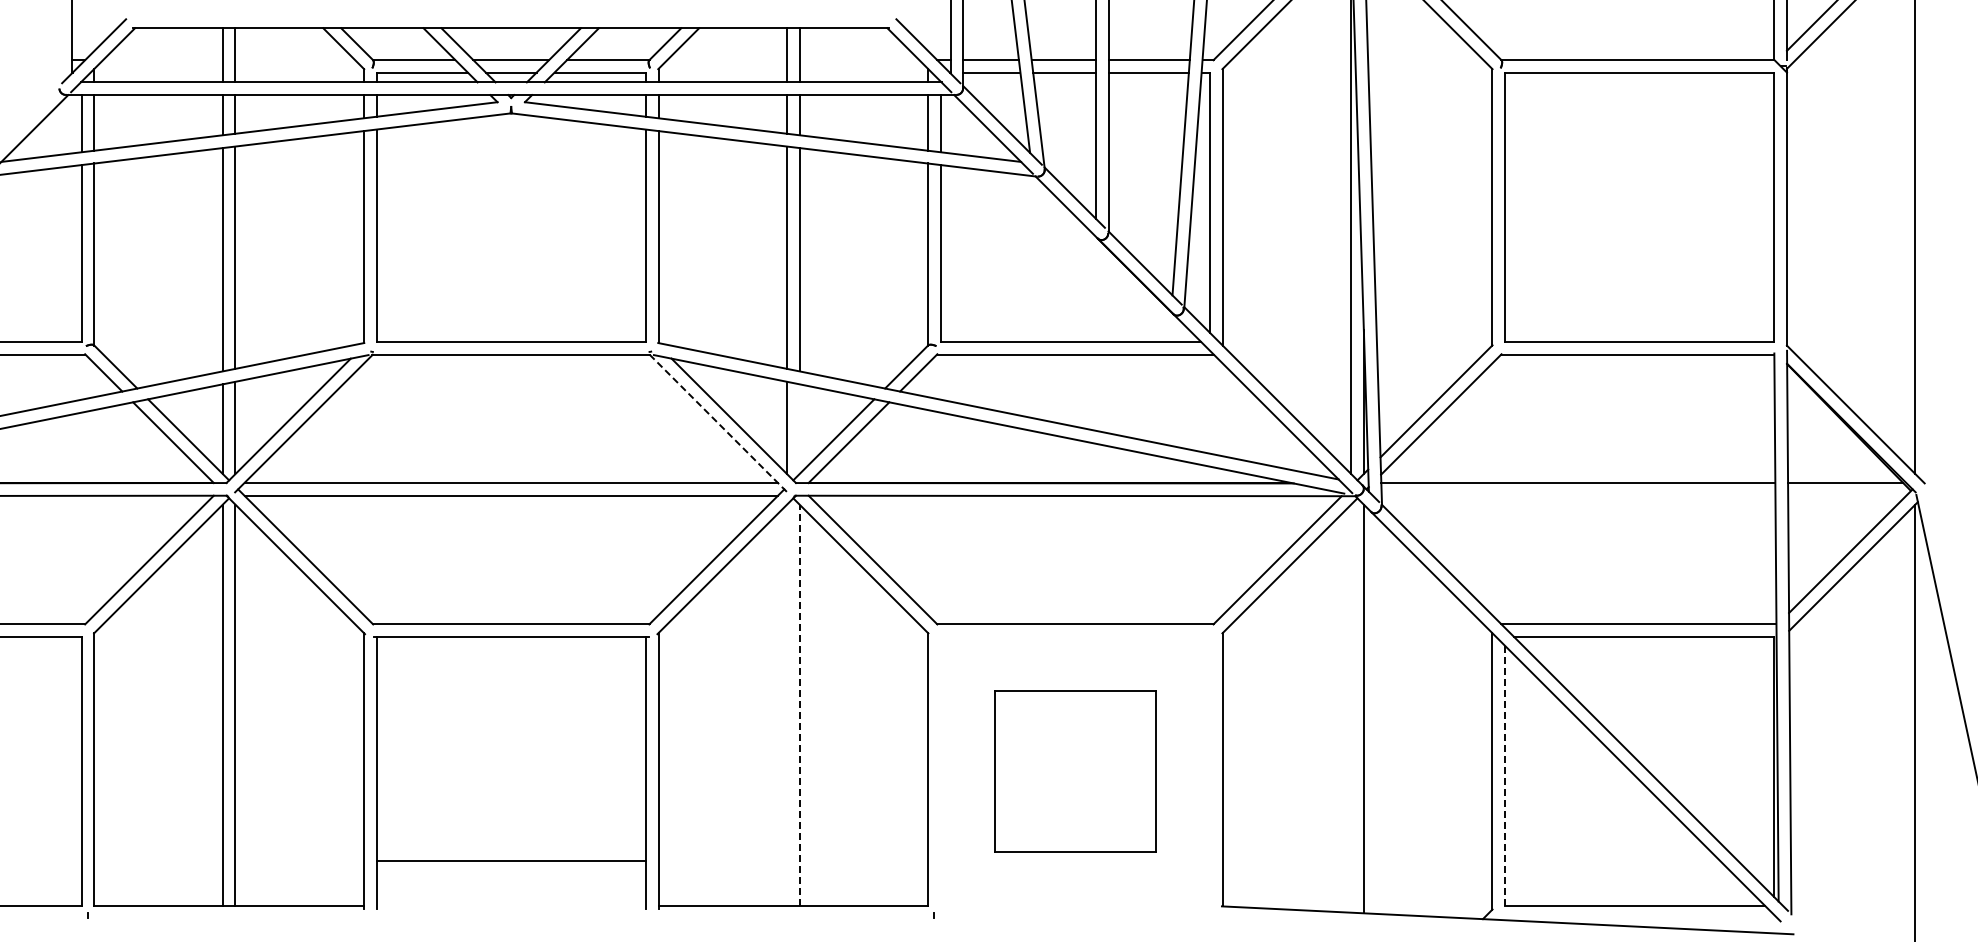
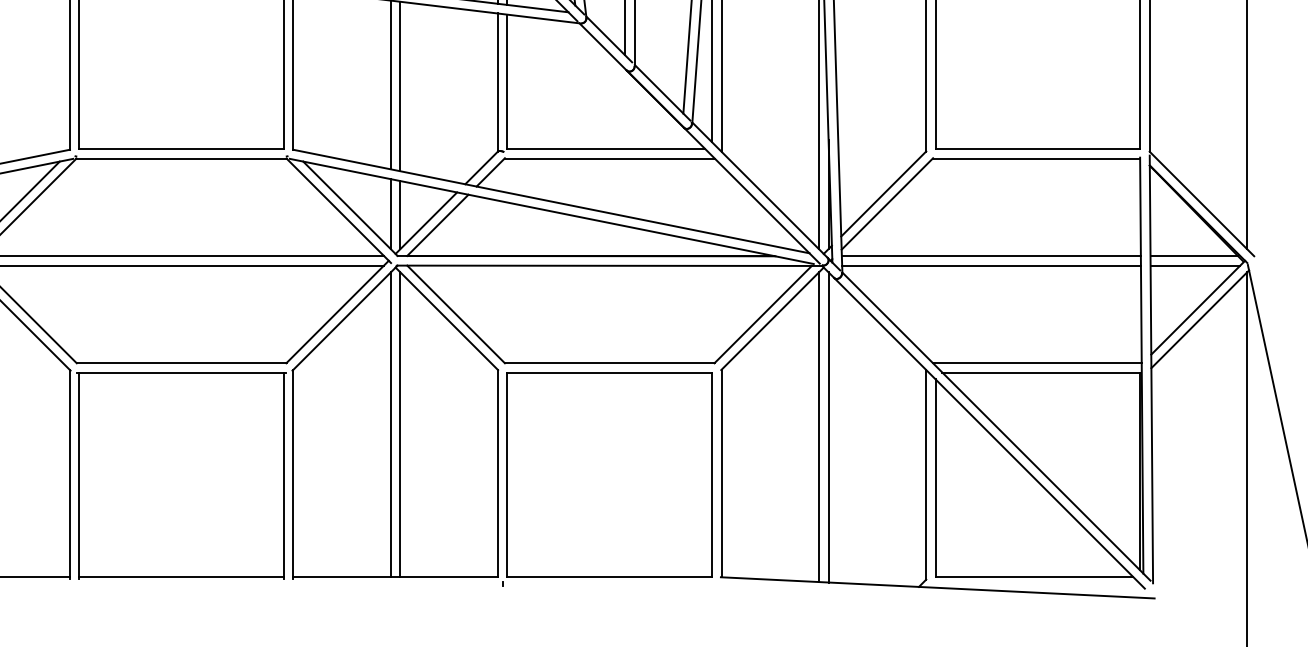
line: (718, 423) -> (338, 210), dashed -> solid
line: (799, 429) -> (400, 215), added
line: (1578, 495) -> (991, 265), added
line: (1847, 495) -> (1195, 265), added
line: (786, 705) -> (390, 424), added
line: (799, 705) -> (400, 424), dashed -> solid
line: (1351, 708) -> (819, 427), added
part: (1075, 771) -> (609, 474), size x1.67
line: (1504, 775) -> (935, 477), dashed -> solid
line: (510, 861) -> (180, 577), moved

